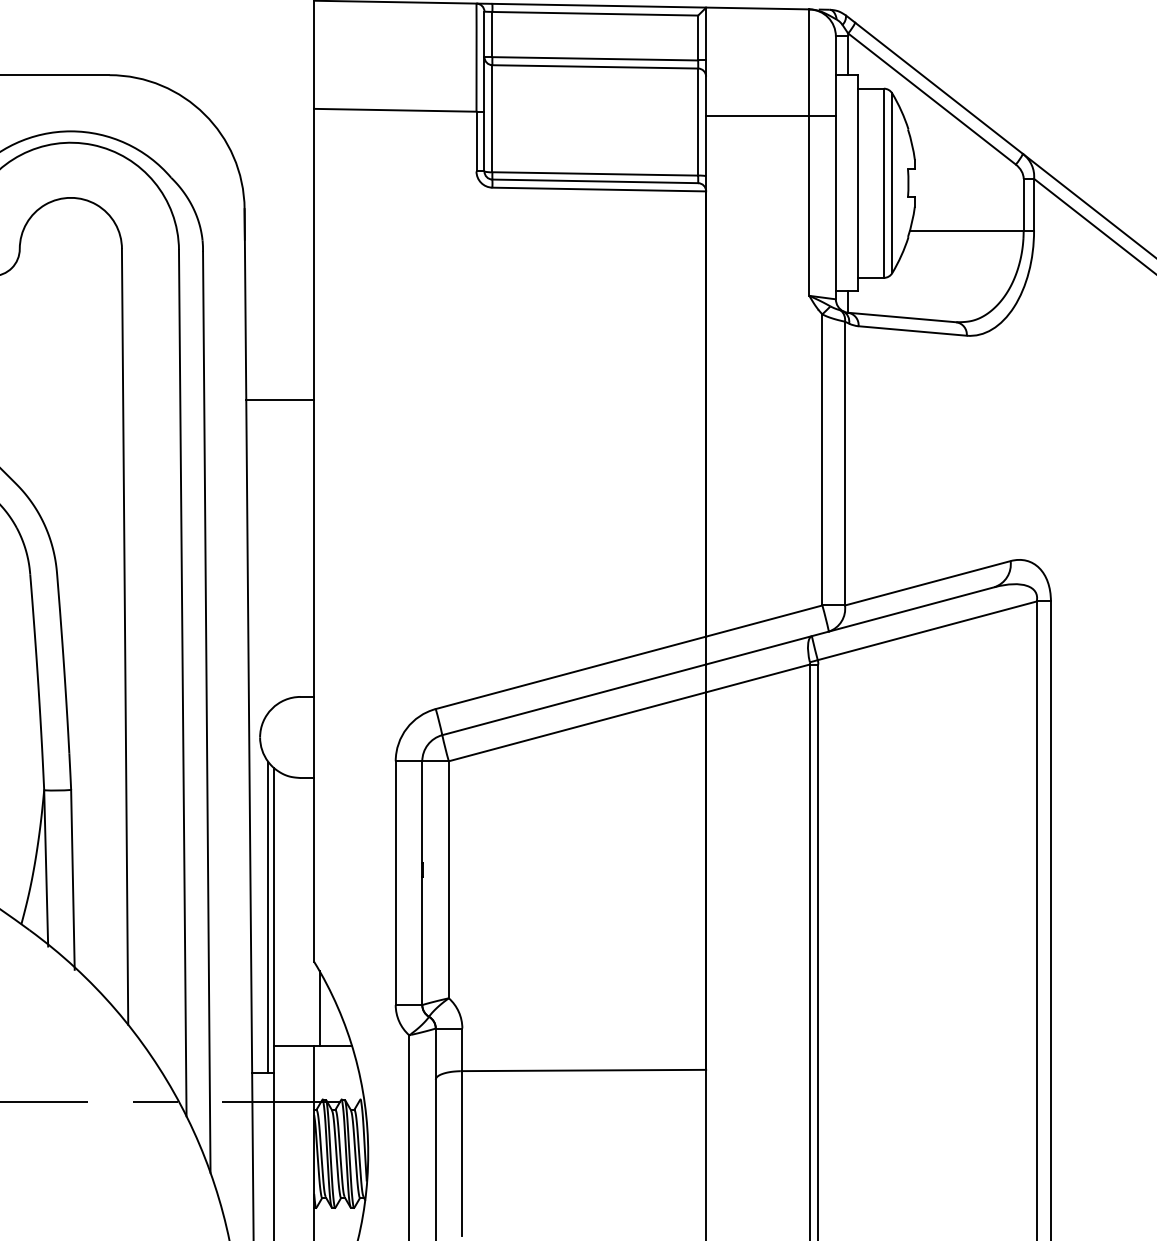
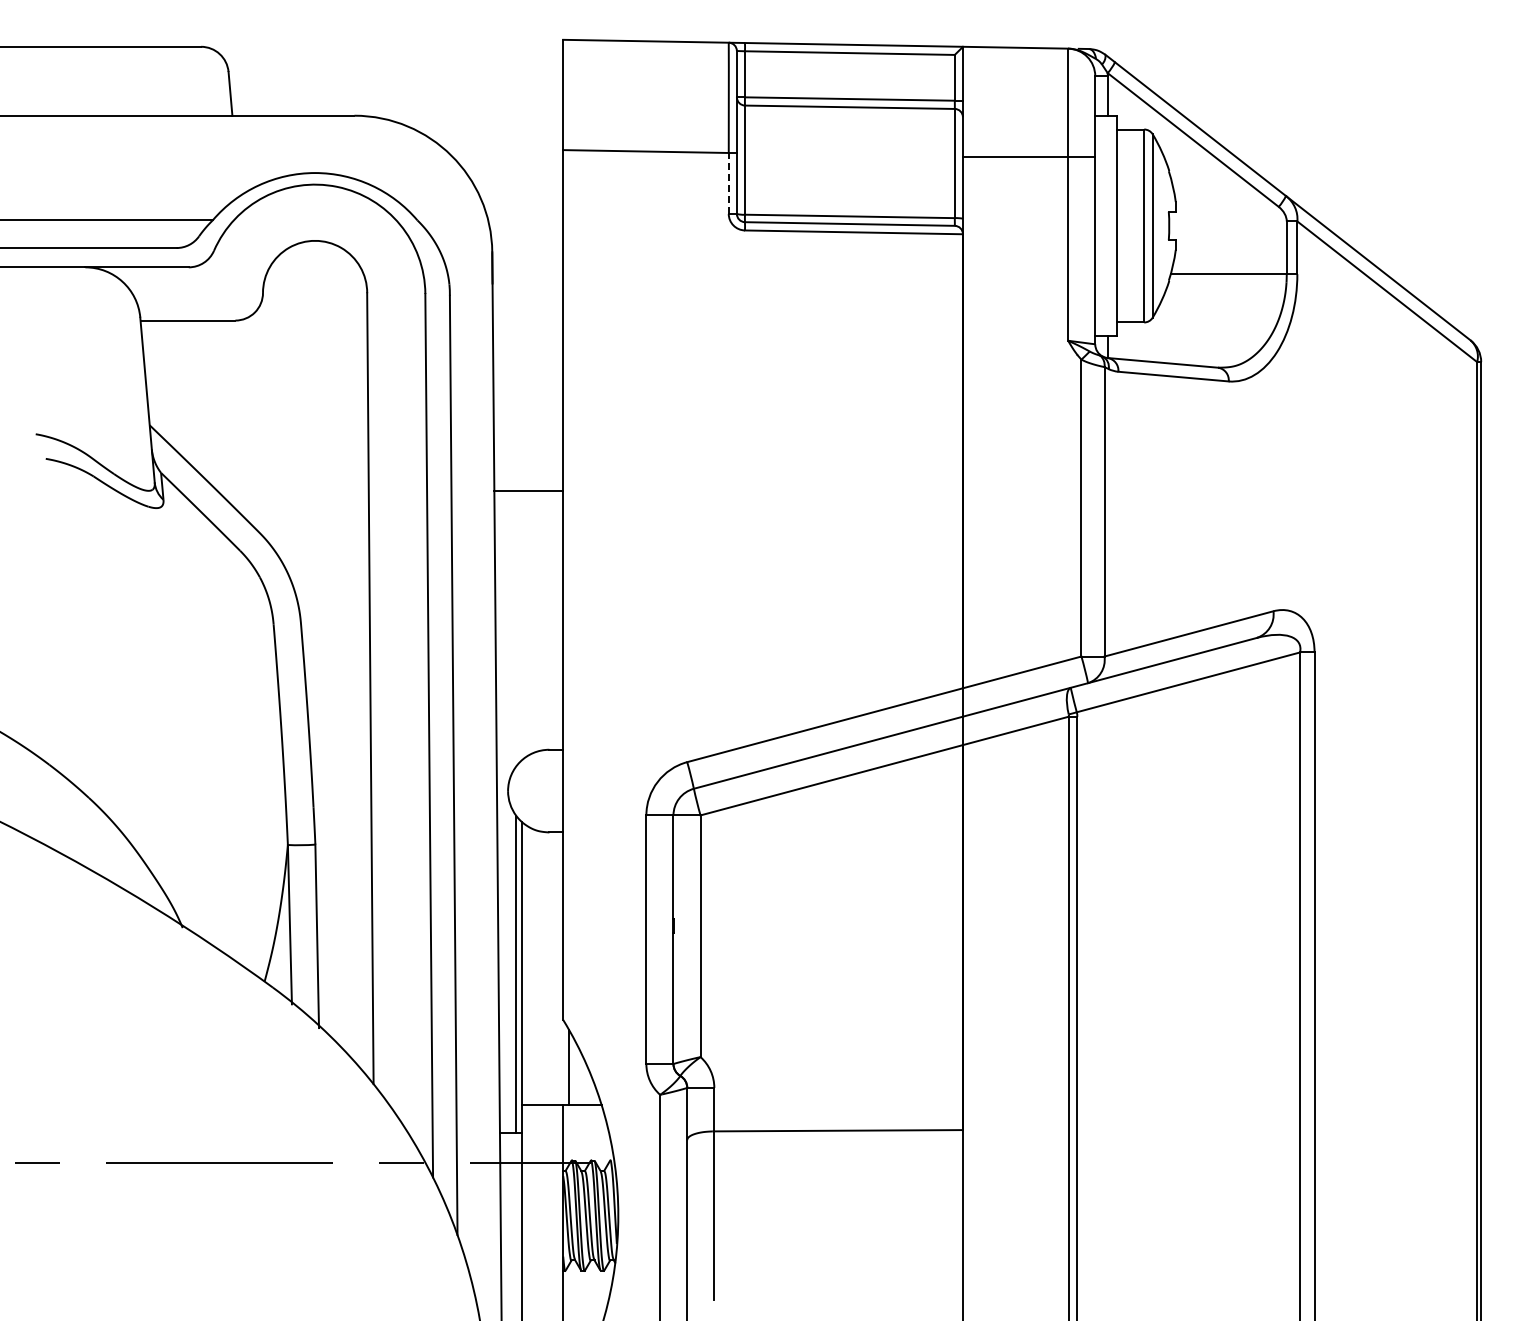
line: (476, 140) -> (728, 182), solid -> dashed
line: (280, 399) -> (528, 490), moved

